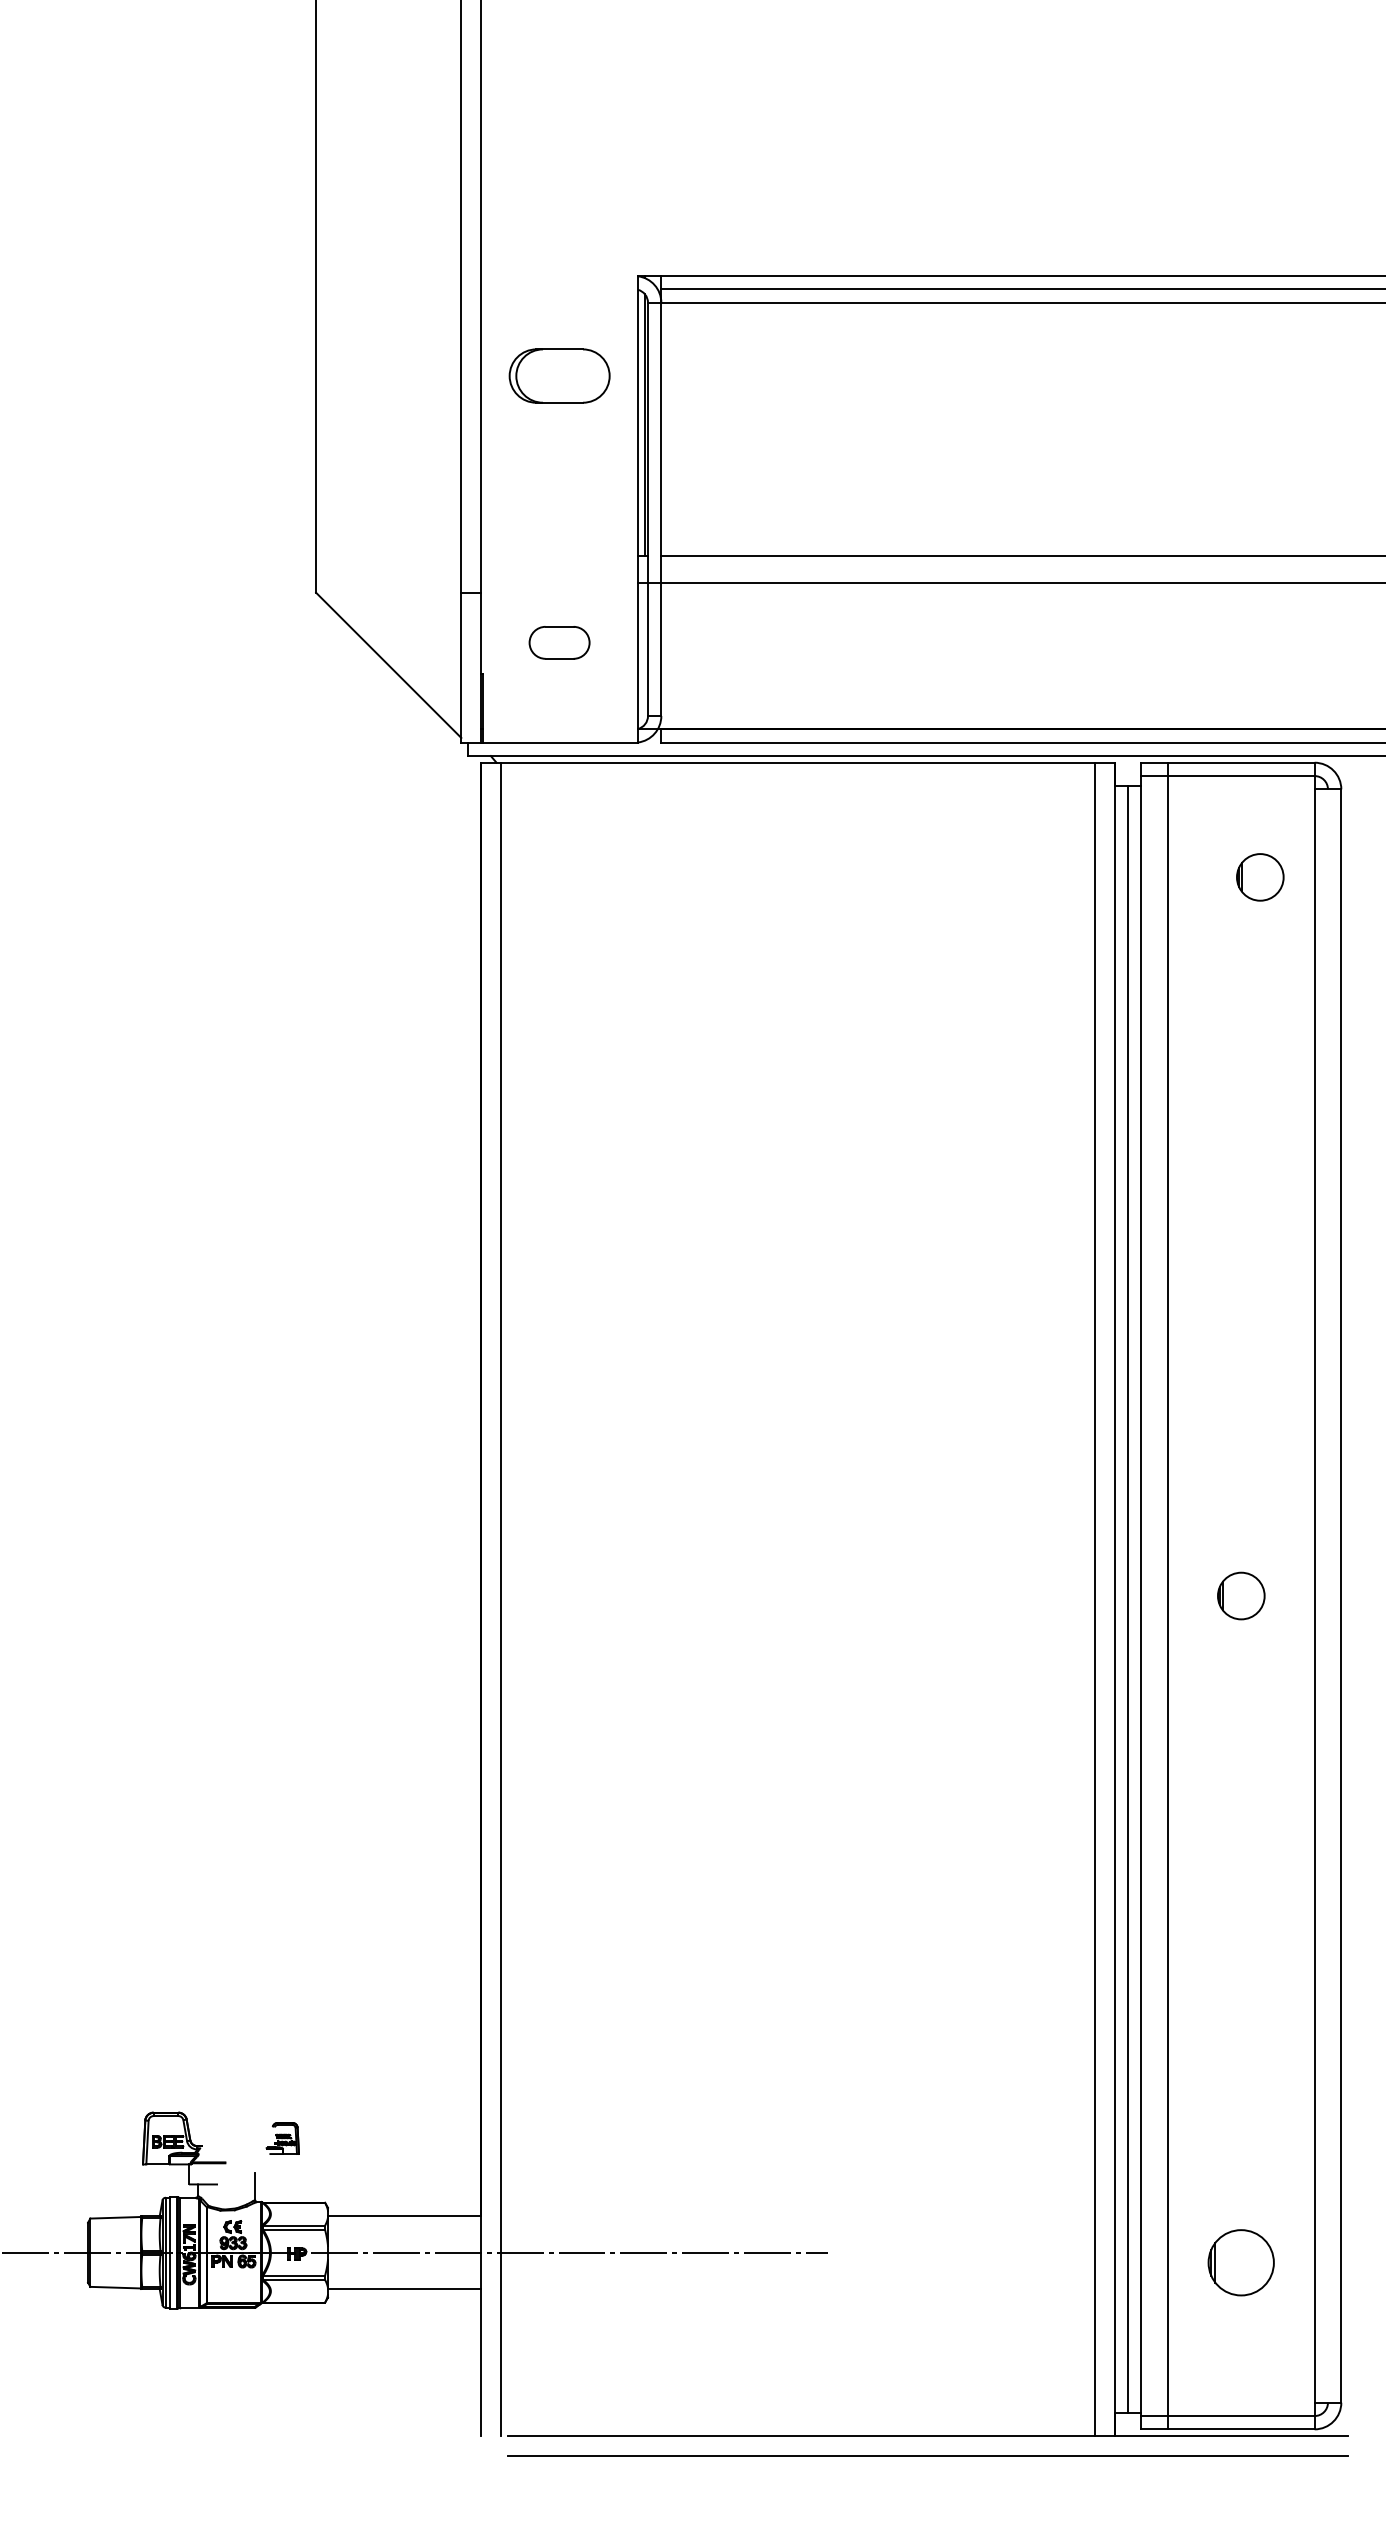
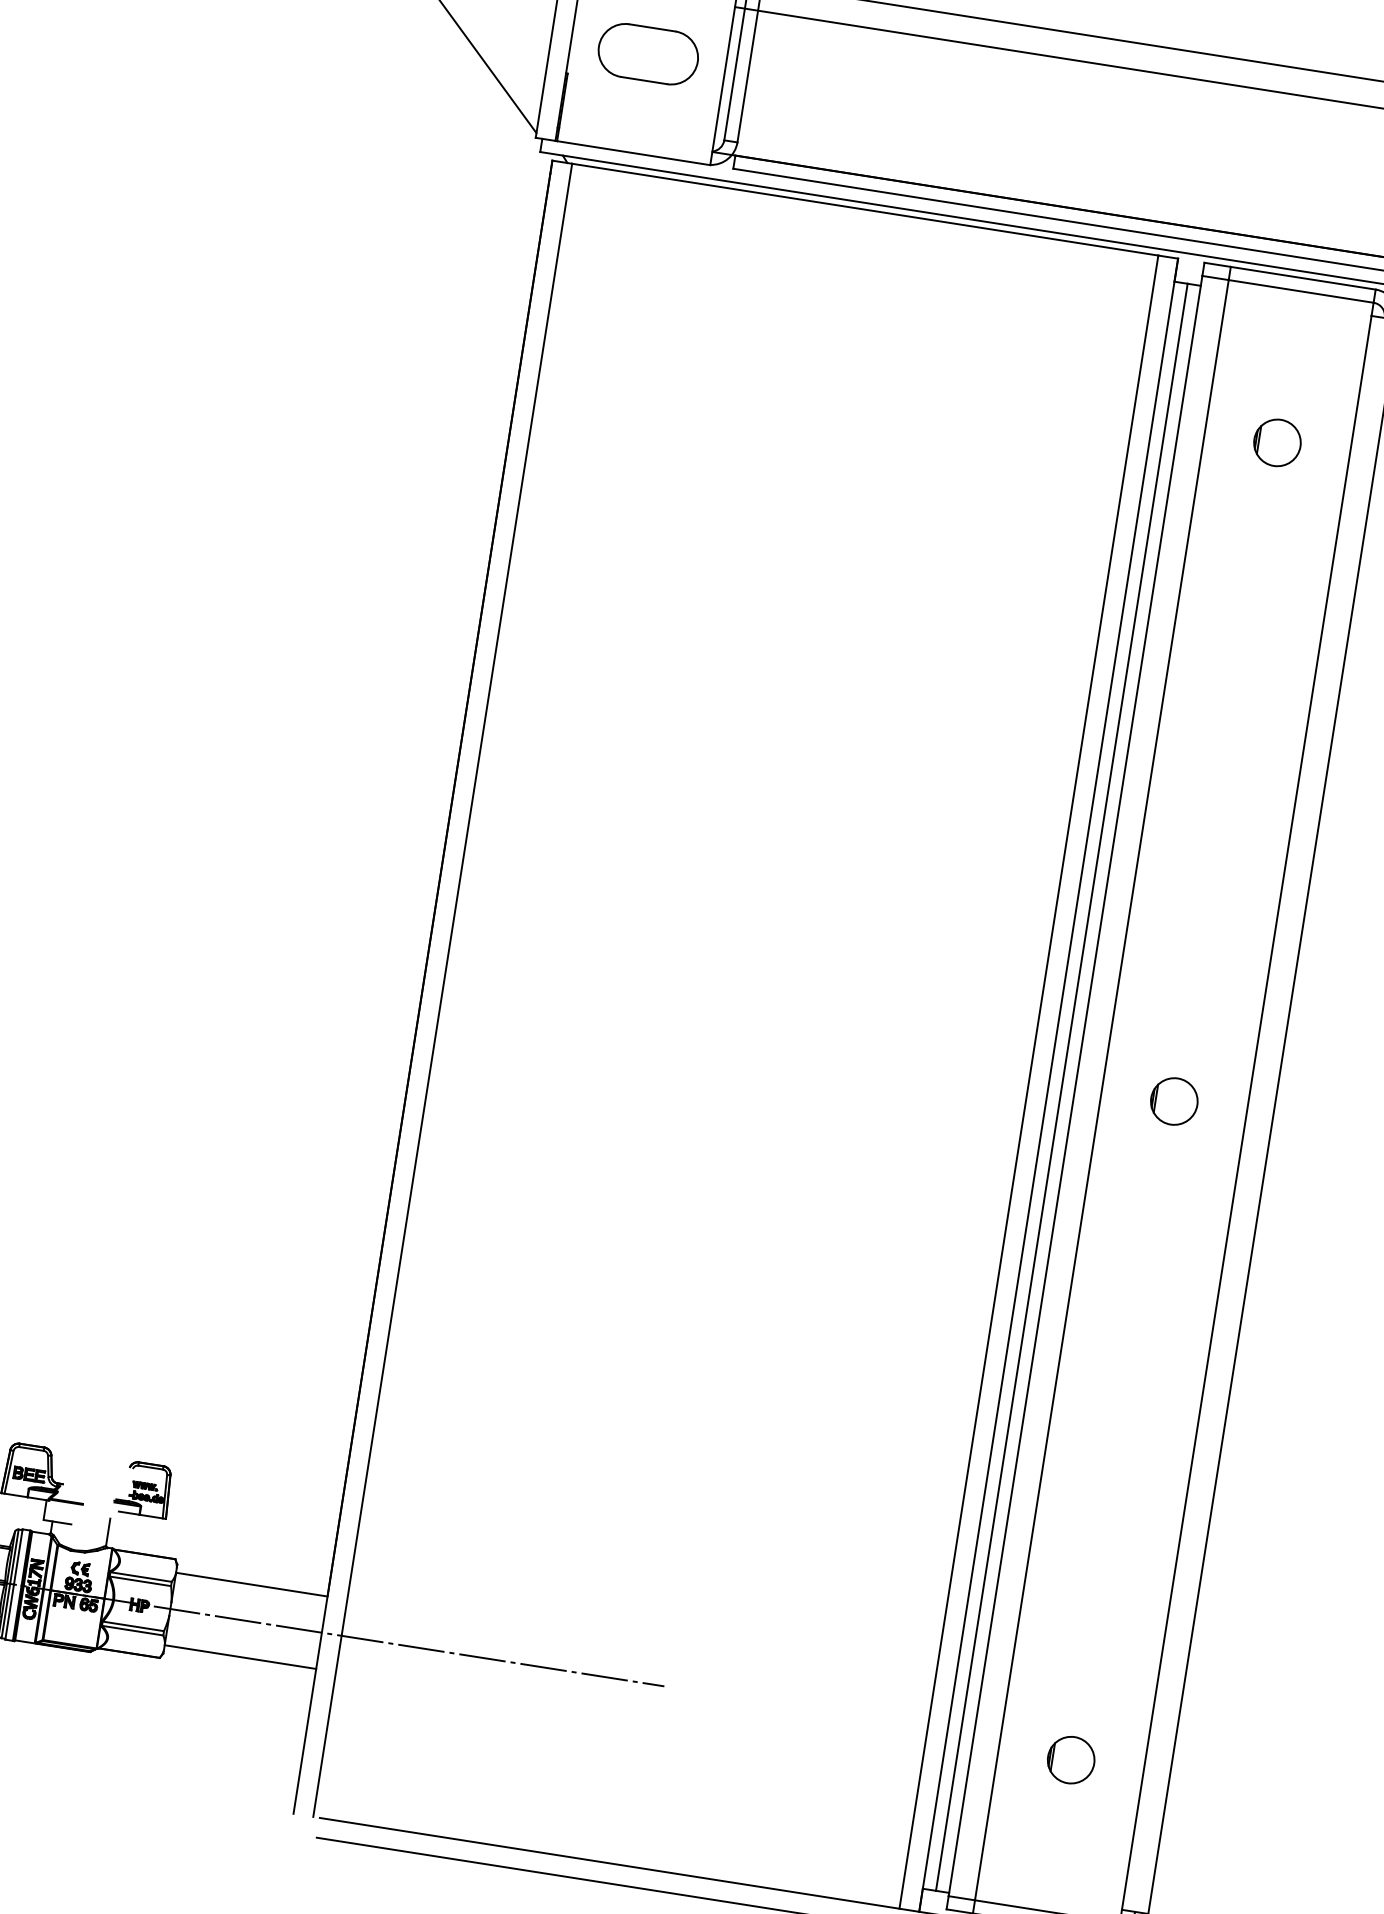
part: (559, 642) -> (648, 53), size x1.67
part: (1260, 877) -> (1277, 443), moved
part: (282, 2138) -> (143, 1489), size x1.67
part: (1241, 2262) -> (1071, 1759), size x0.71

